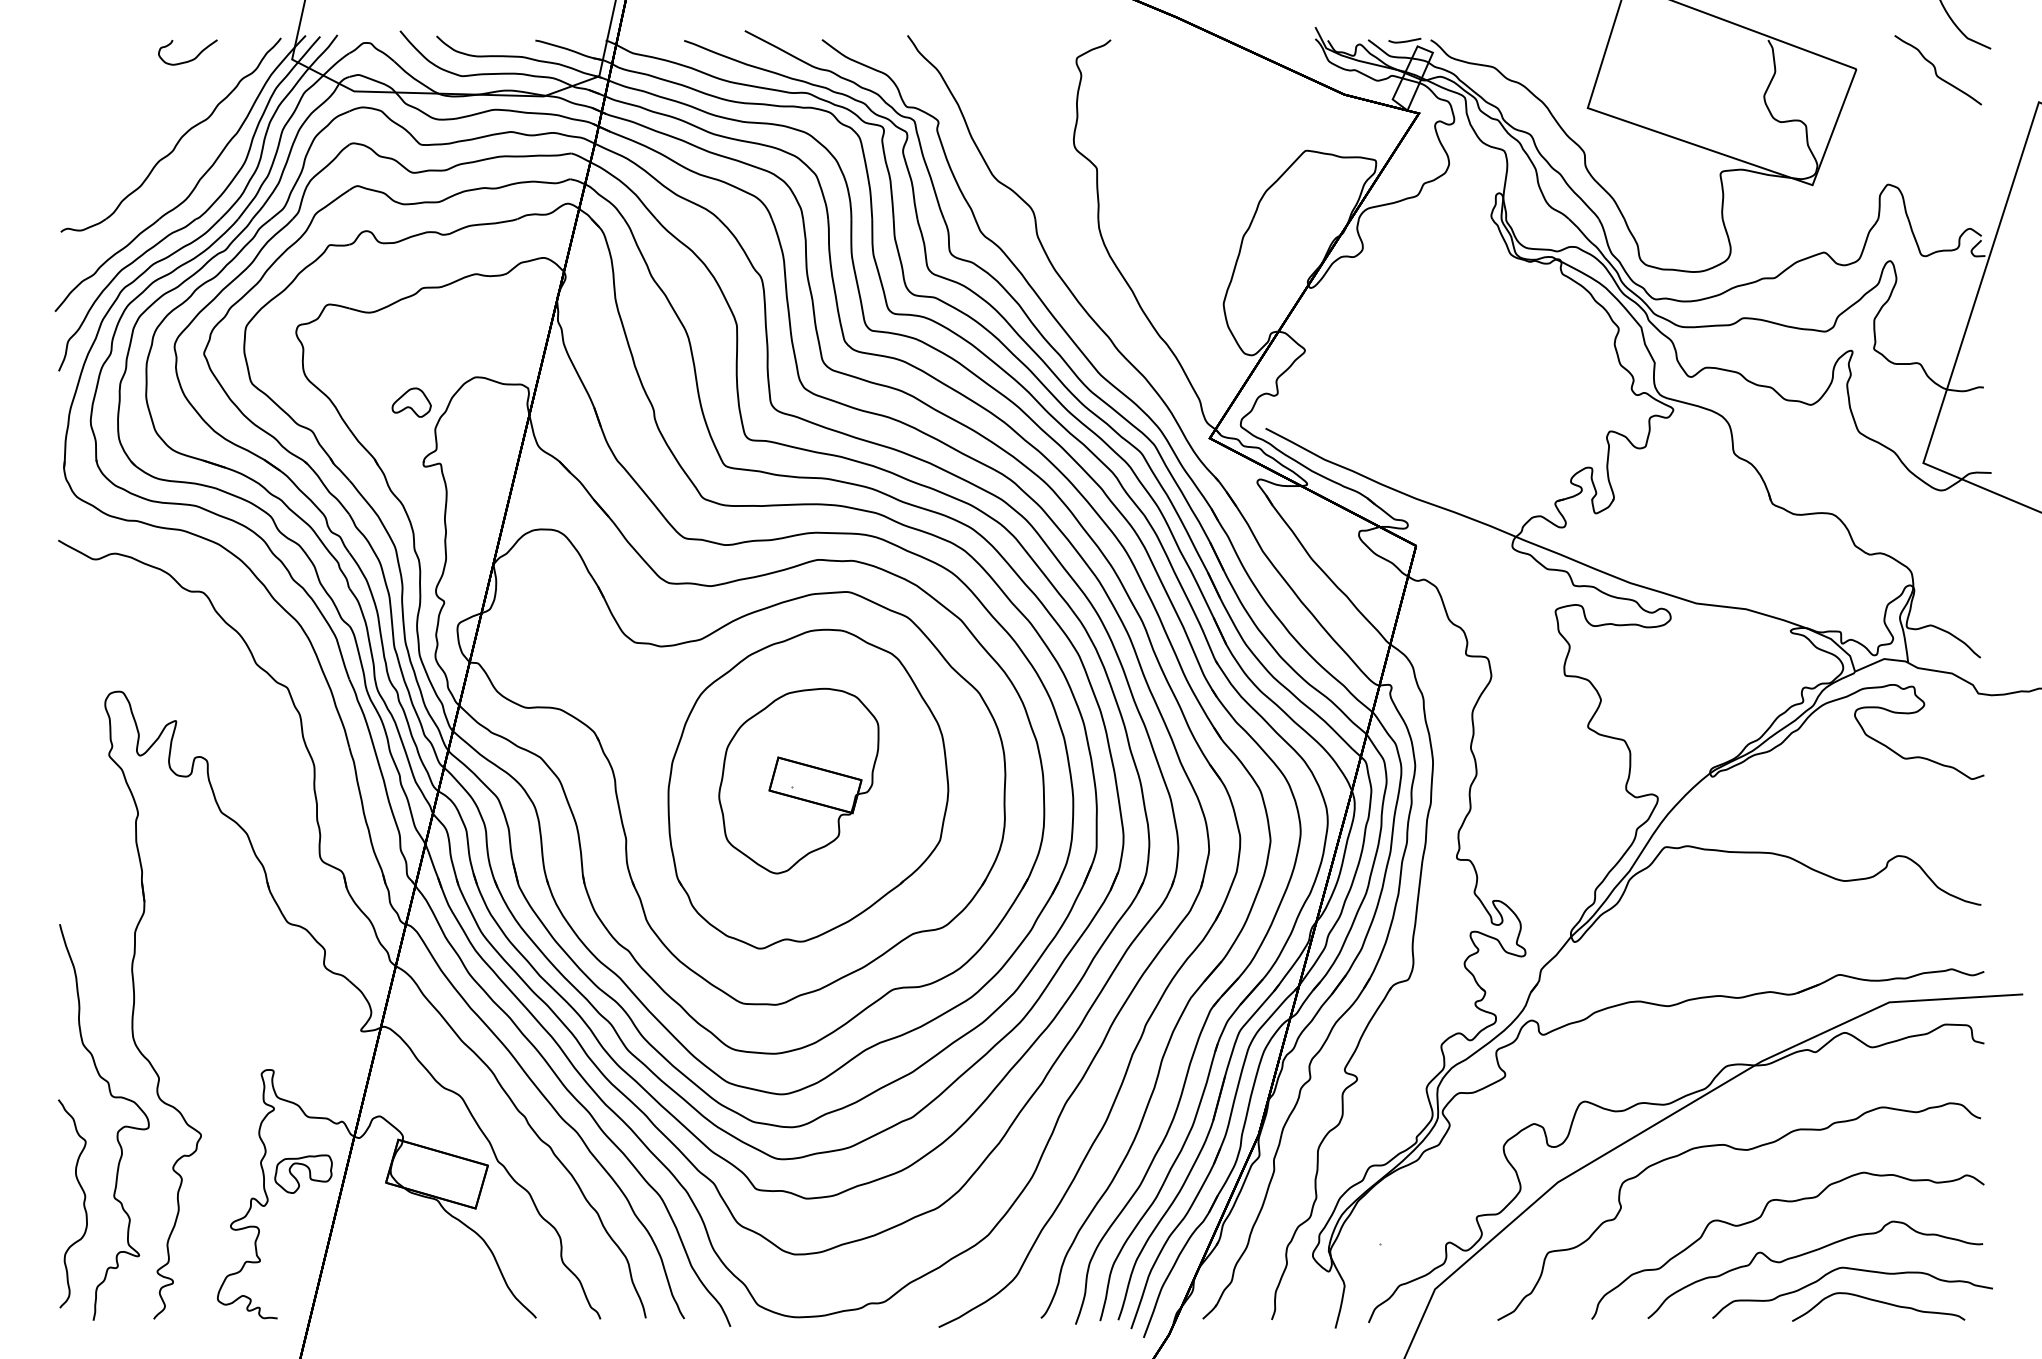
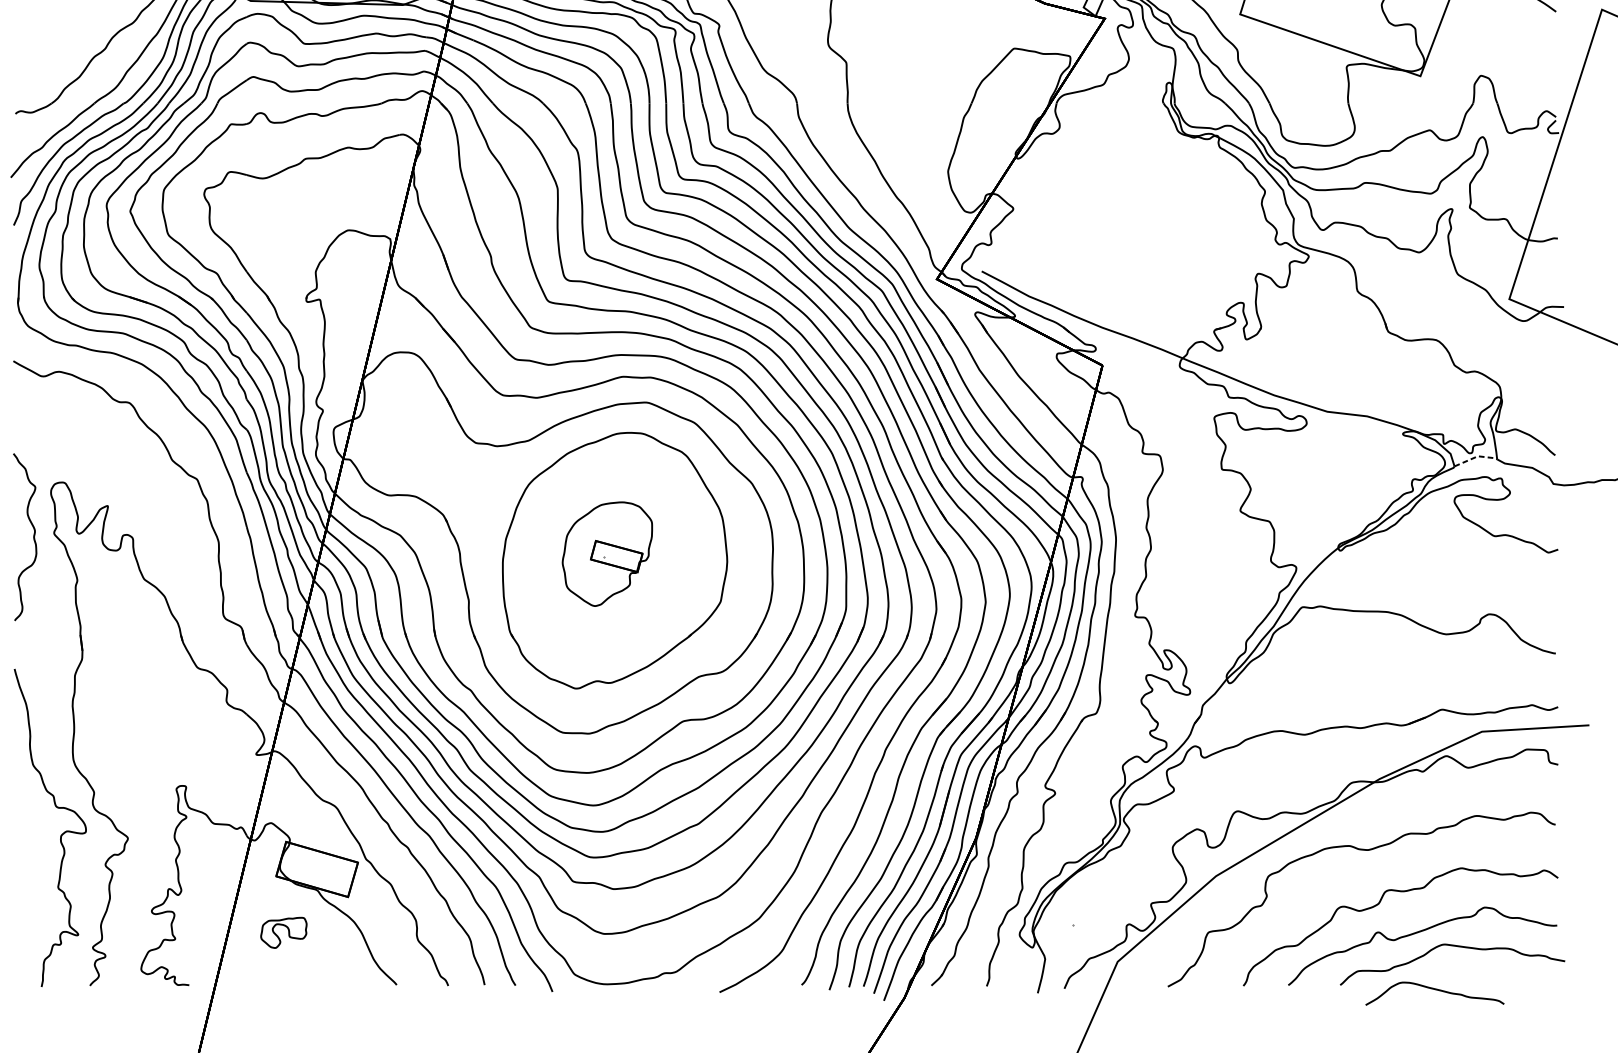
part: (411, 402) -> (296, 250), removed
line: (1882, 659) -> (1476, 456), solid -> dashed
part: (798, 780) -> (607, 553), size x0.7
part: (303, 1173) -> (283, 932), moved
curve: (83, 1203) -> (33, 536), moved
curve: (1878, 1302) -> (1434, 990), moved

